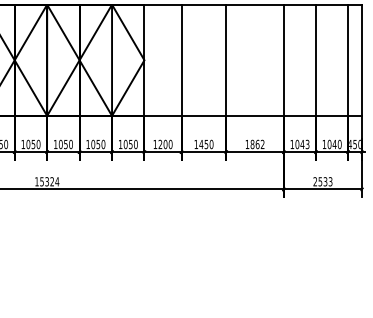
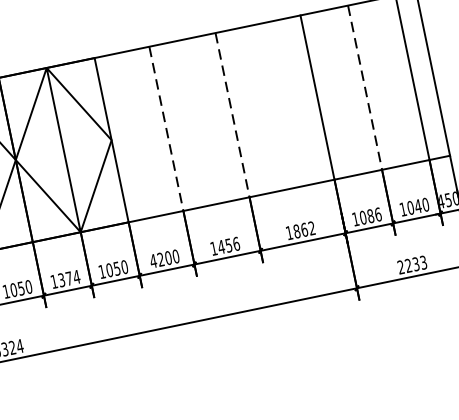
line: (181, 60) -> (166, 129), solid -> dashed
line: (226, 60) -> (232, 115), solid -> dashed
line: (316, 60) -> (365, 87), solid -> dashed
text: (211, 143) -> (236, 242), 1450 -> 1456
text: (98, 144) -> (69, 278), 1050 -> 1374
text: (155, 144) -> (153, 261), 1200 -> 4200
text: (304, 144) -> (373, 215), 1043 -> 1086
text: (320, 181) -> (408, 265), 2533 -> 2233

